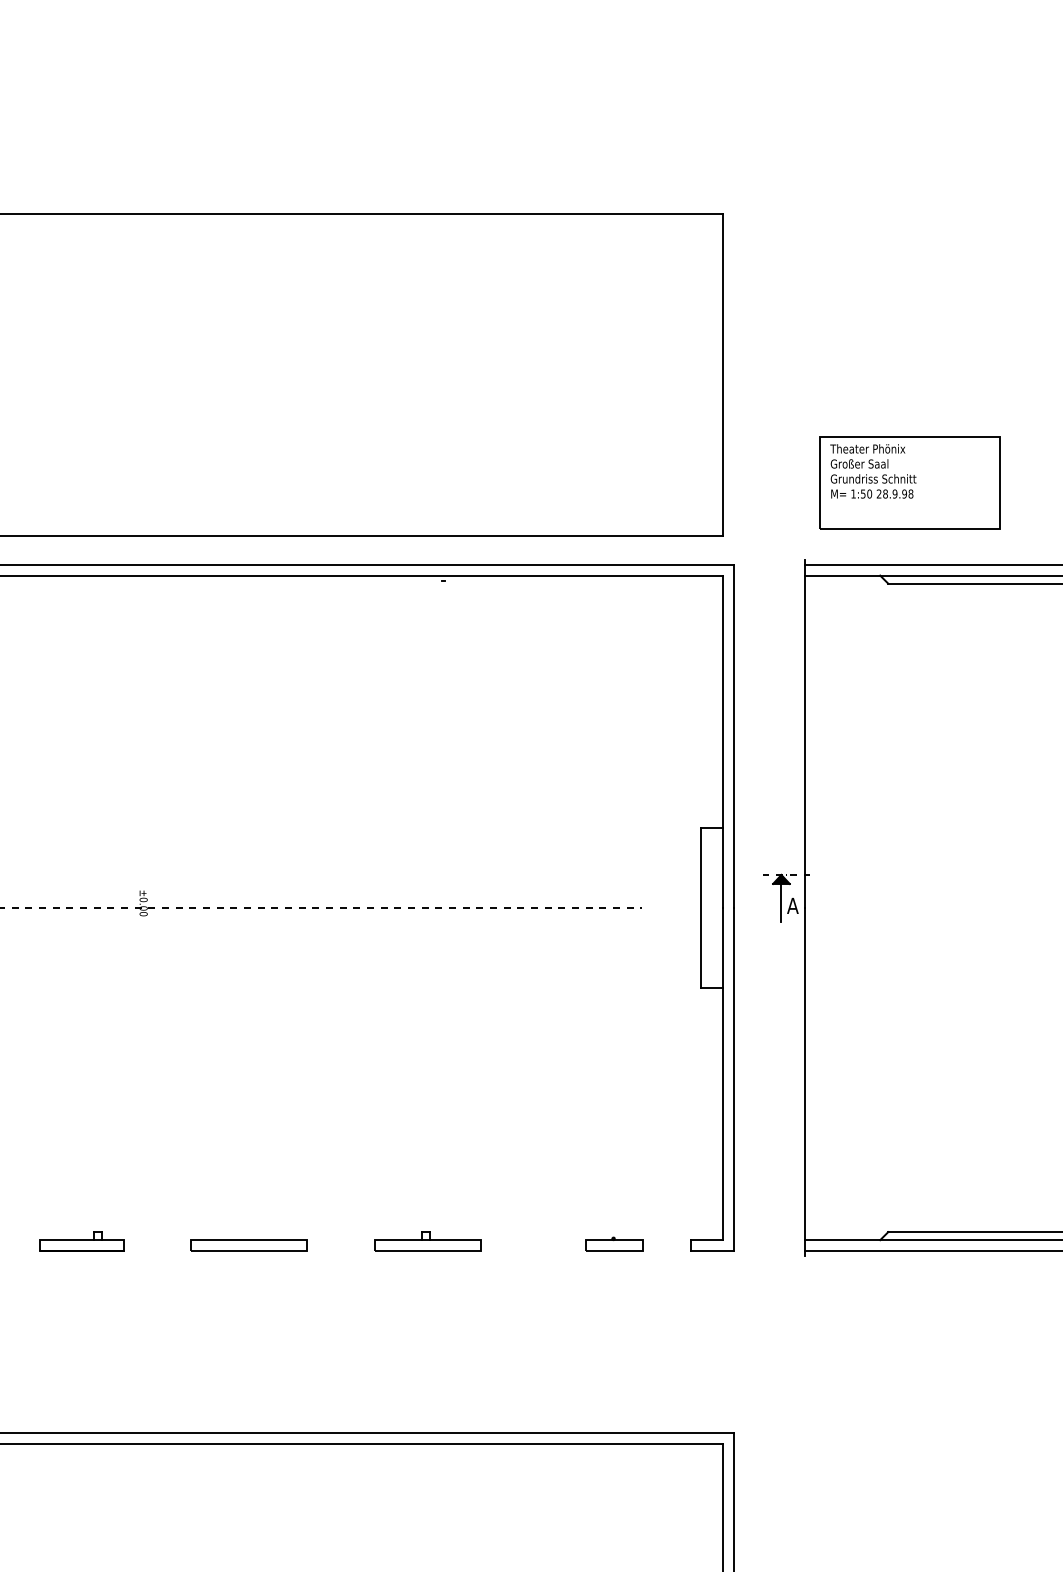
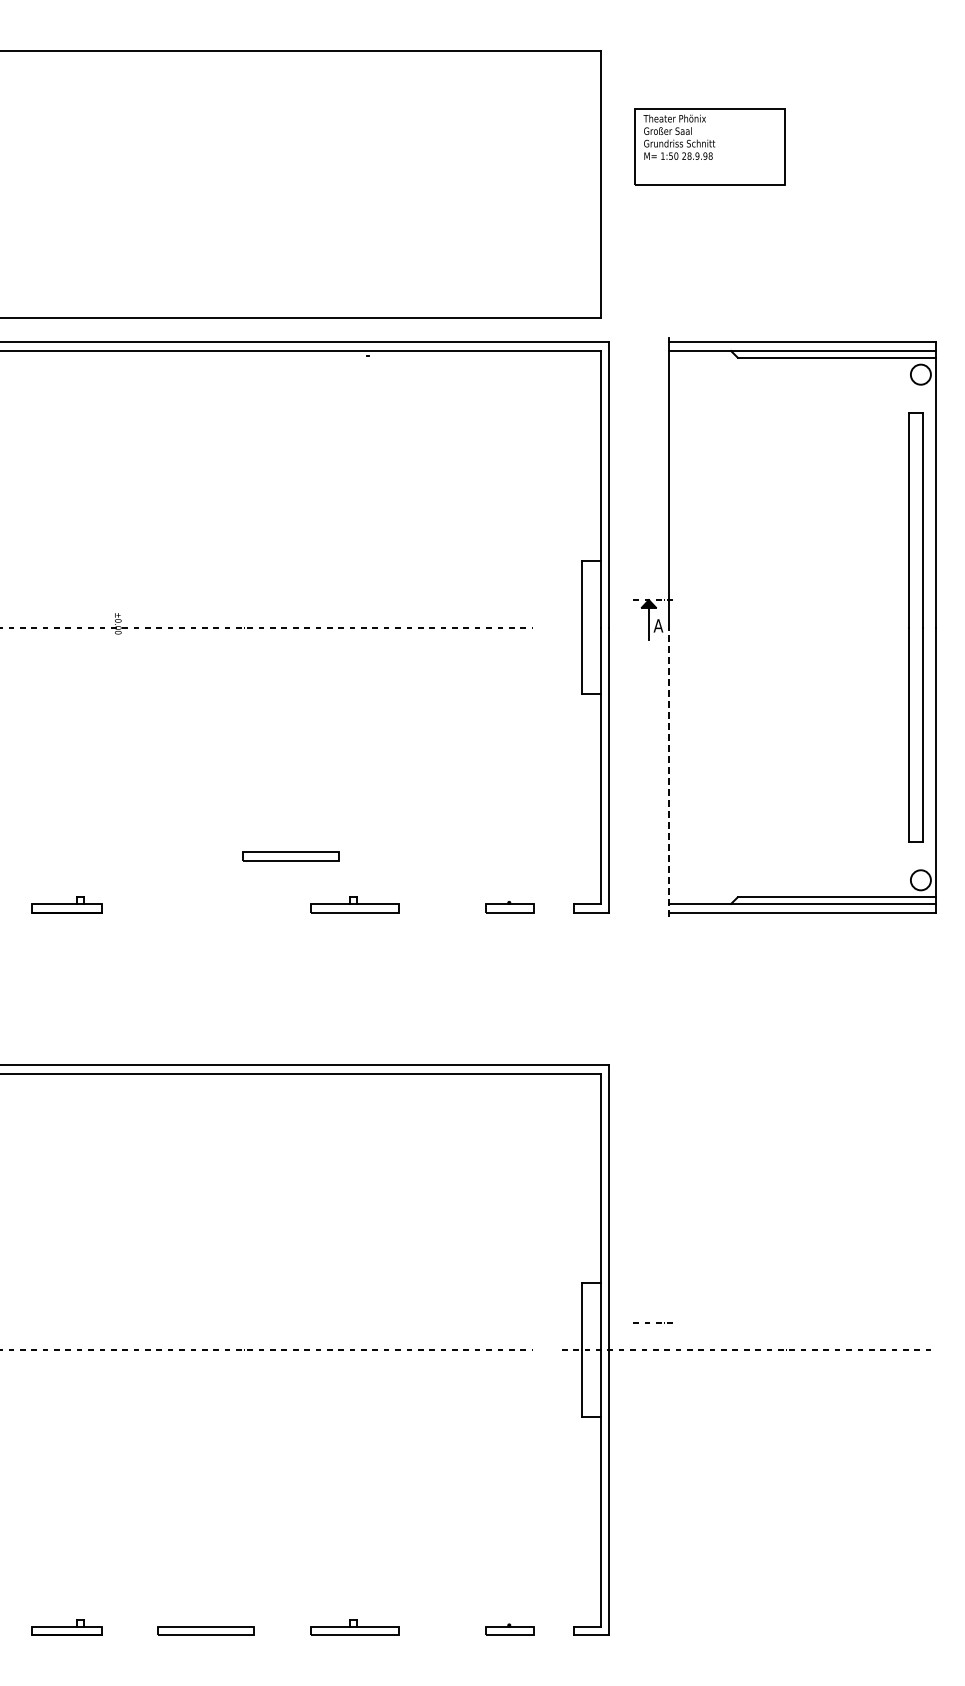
part: (909, 482) -> (709, 146), moved
line: (804, 1082) -> (668, 772), solid -> dashed
part: (248, 1245) -> (290, 856), moved

